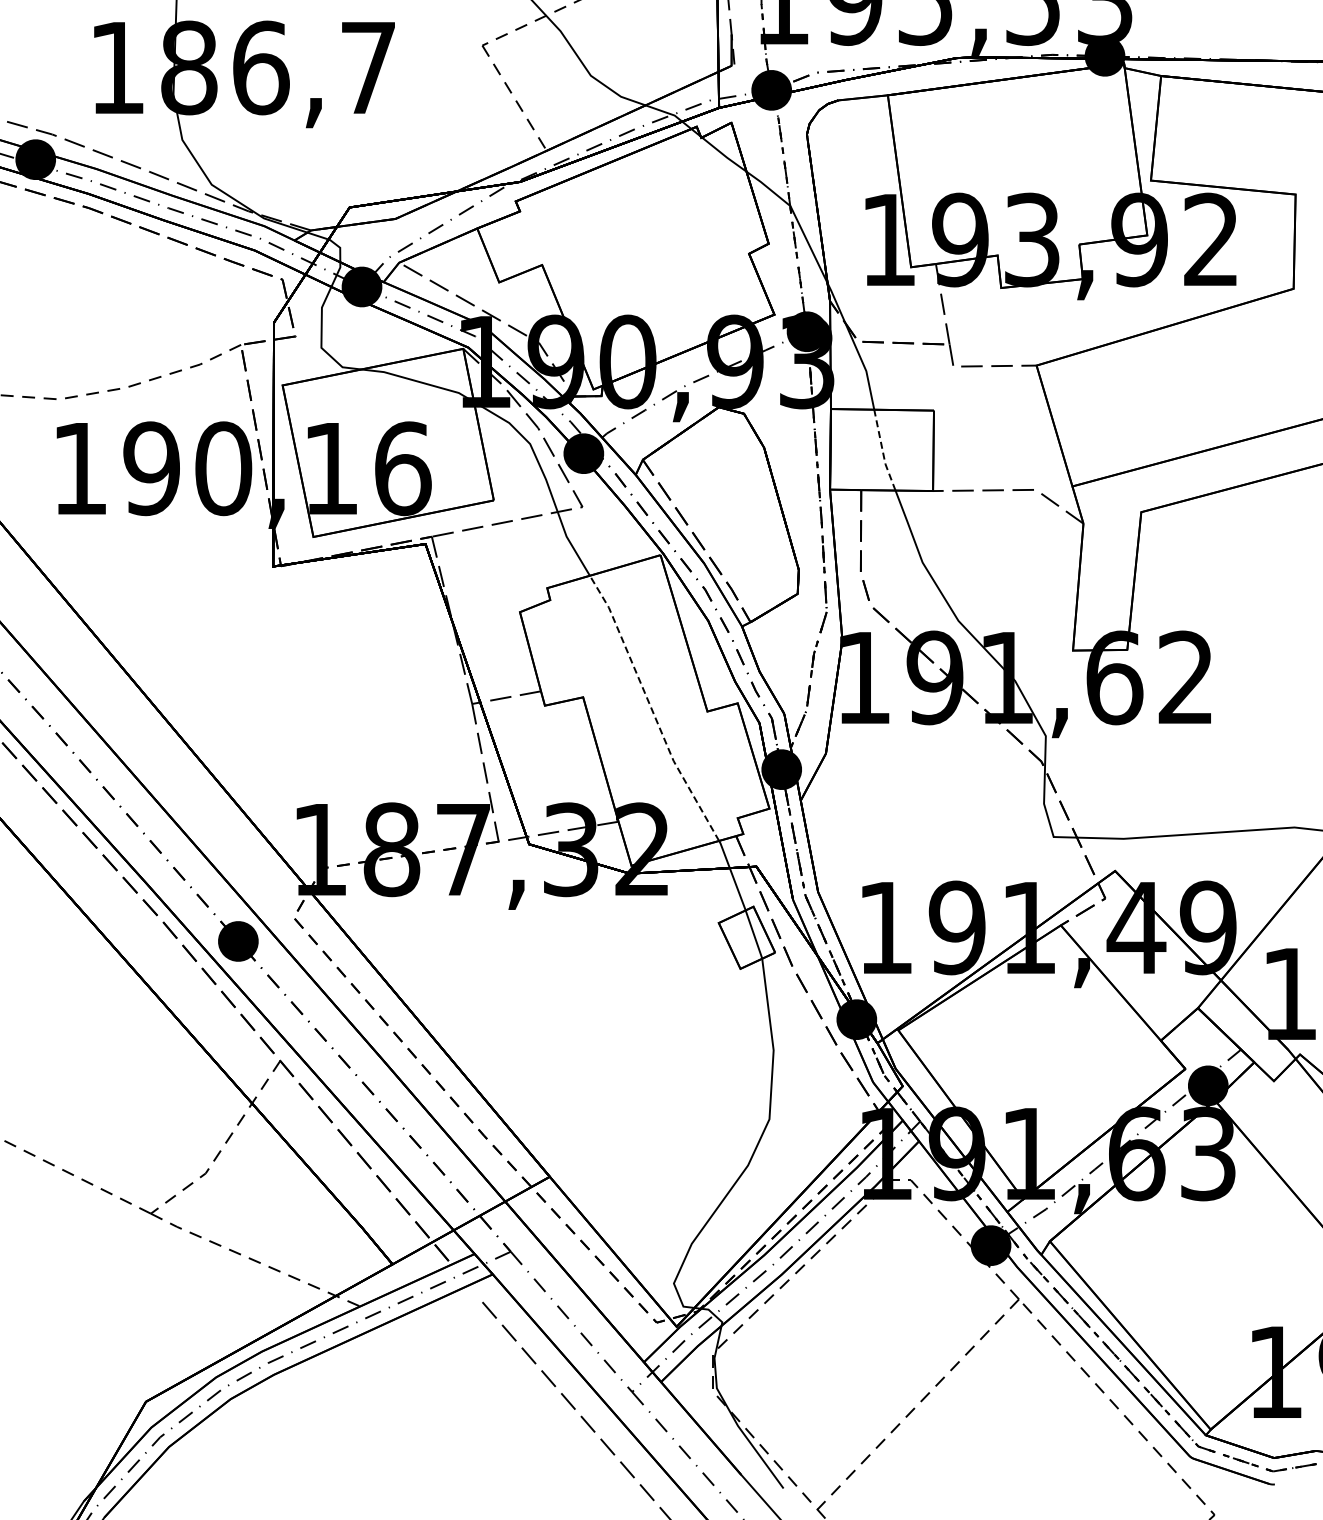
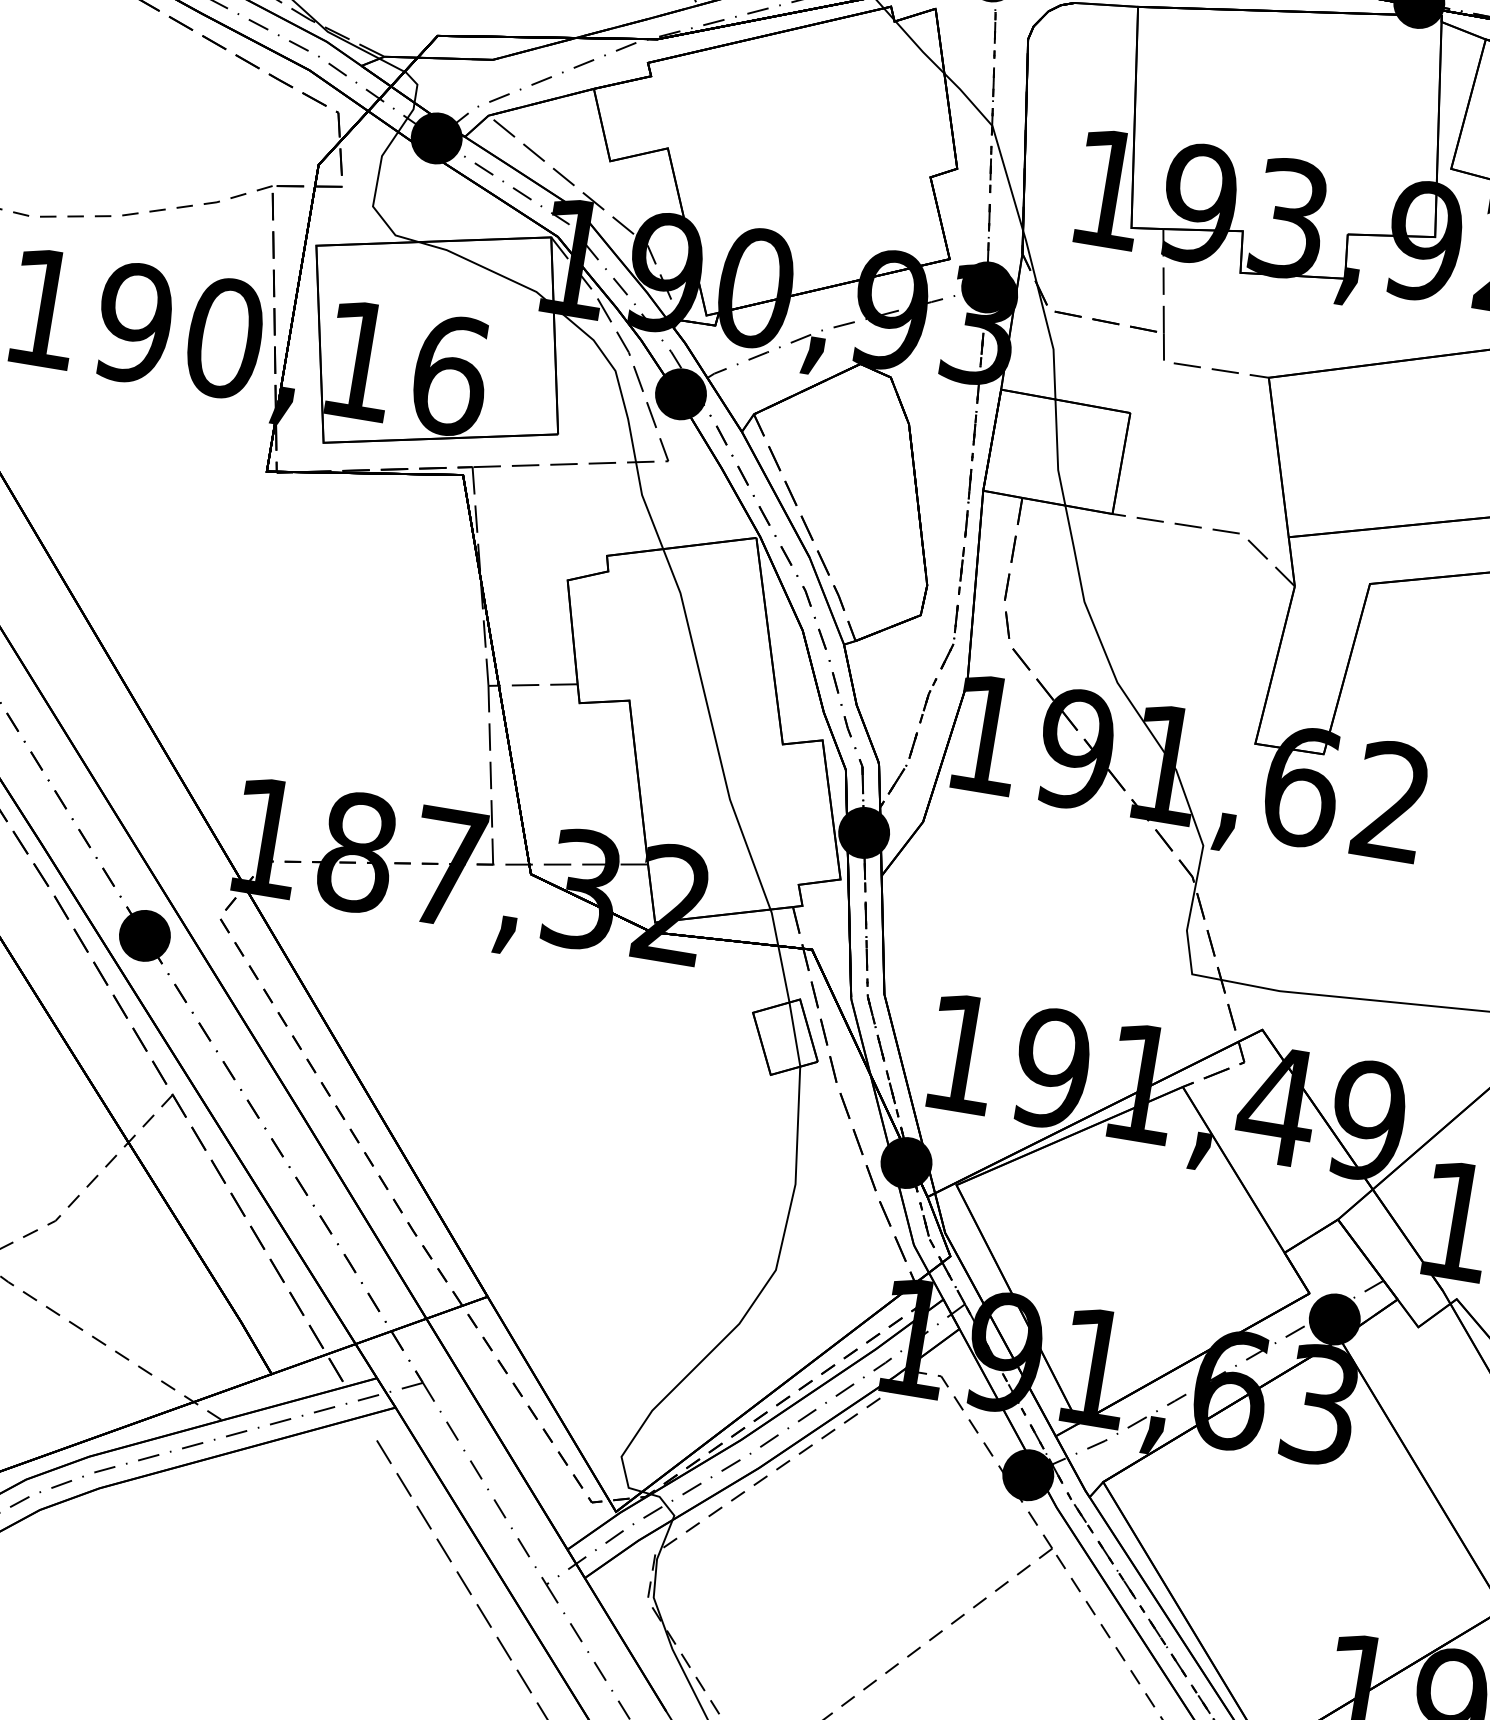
line: (882, 451) -> (1057, 453), dashed -> solid
line: (651, 708) -> (713, 728), dashed -> solid

